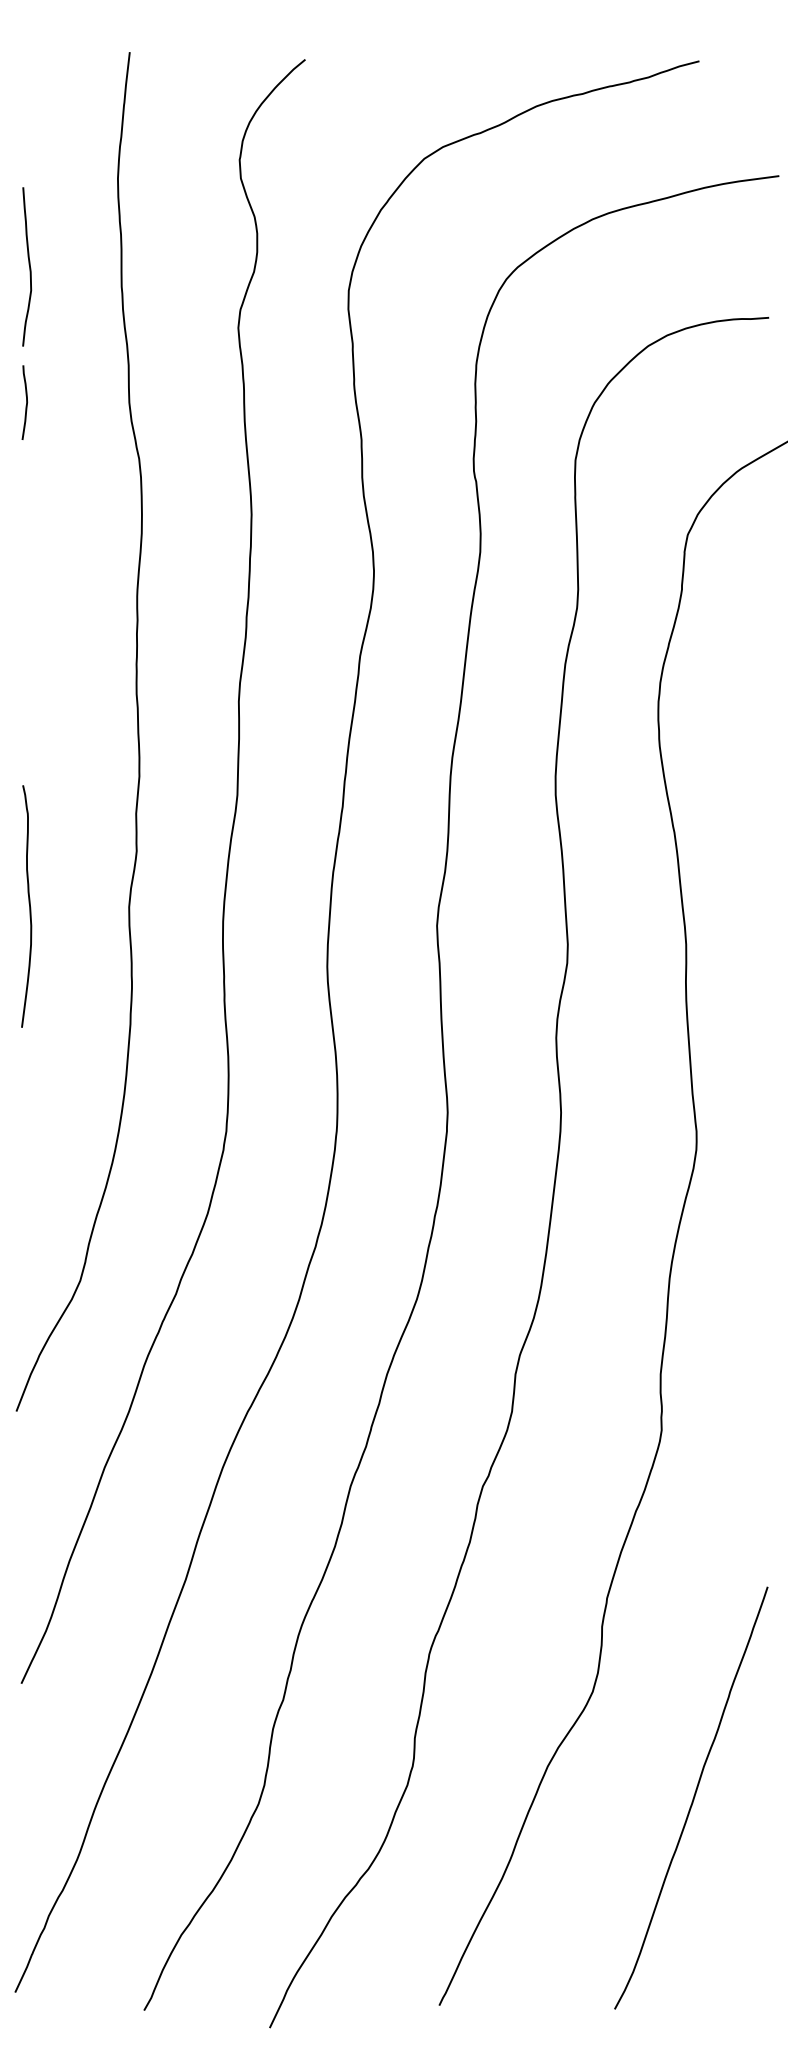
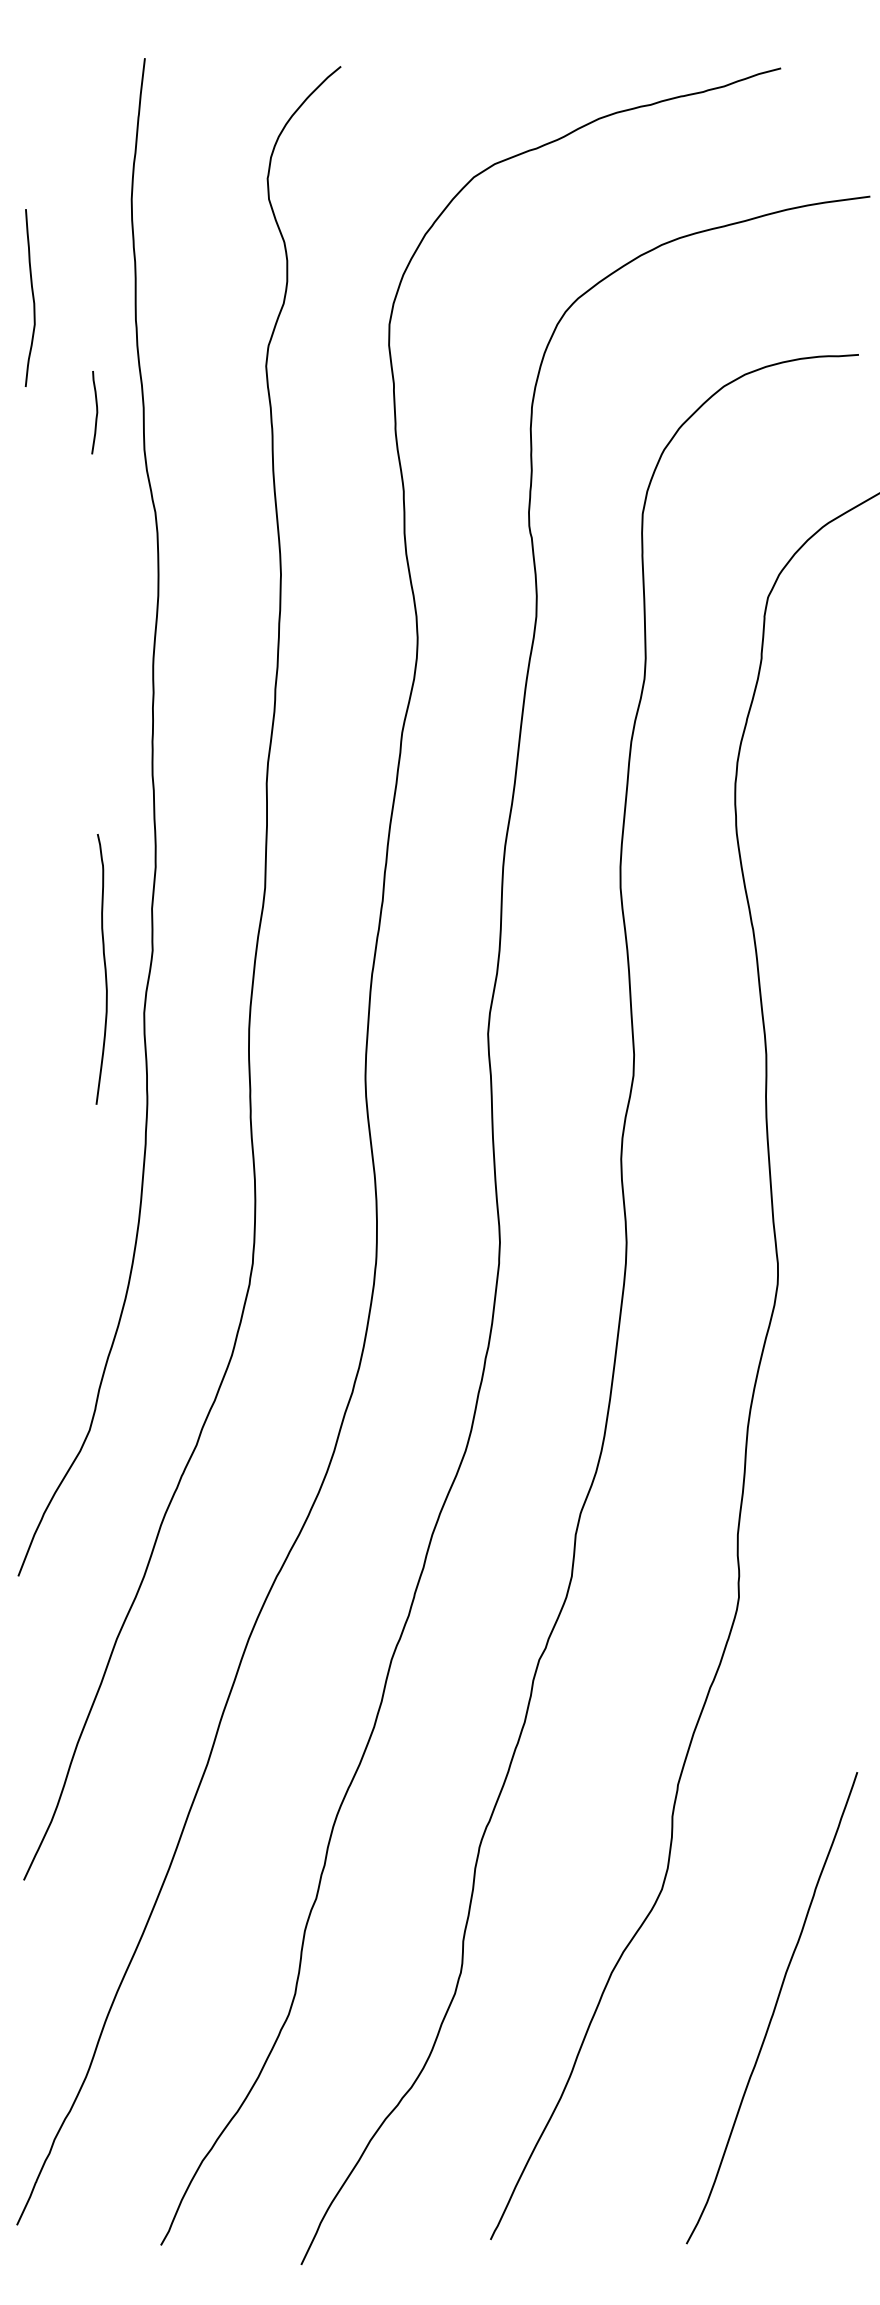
curve: (26, 402) -> (96, 412), moved
curve: (29, 906) -> (104, 969), moved

